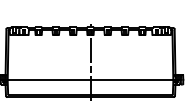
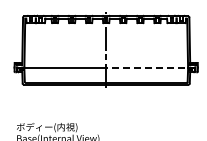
line: (135, 79) -> (150, 67), solid -> dashed

